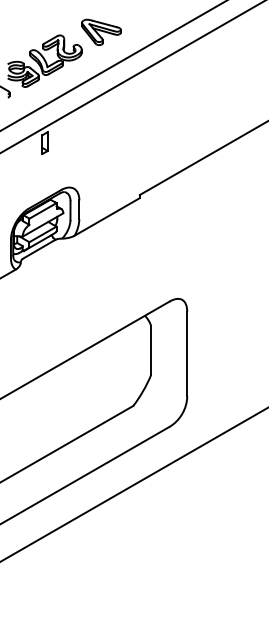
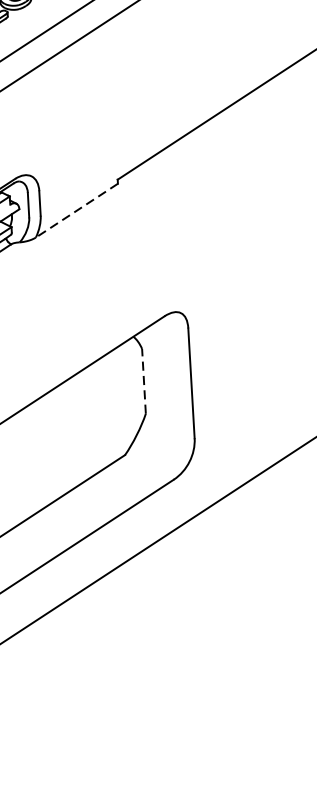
line: (107, 217) -> (77, 211), solid -> dashed
line: (150, 350) -> (143, 381), solid -> dashed

